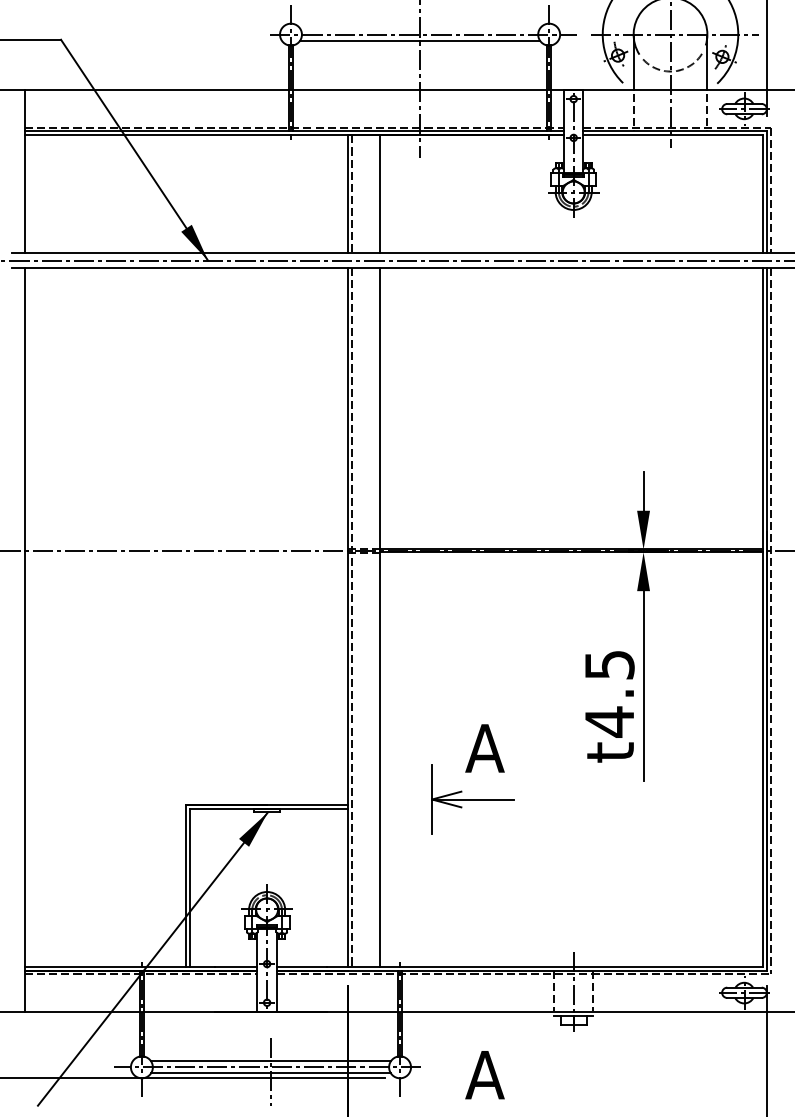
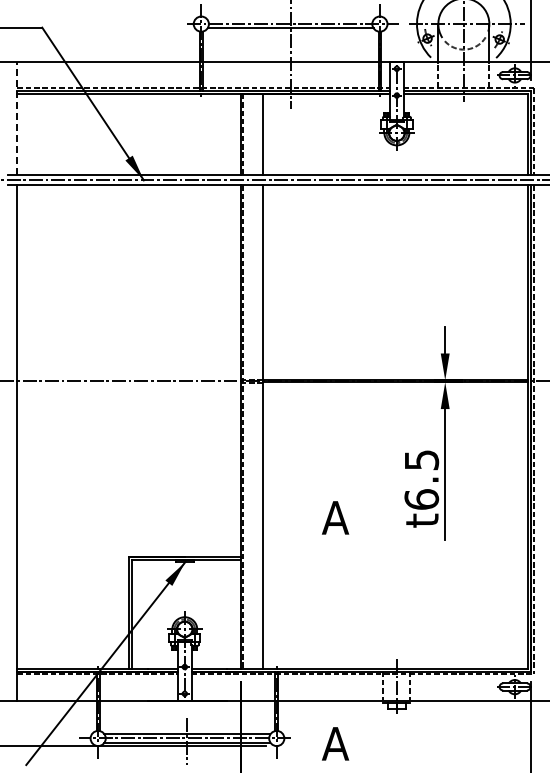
line: (25, 171) -> (17, 118), solid -> dashed
text: (609, 721) -> (421, 499), t4.5 -> t6.5
part: (471, 798) -> (326, 552), removed

